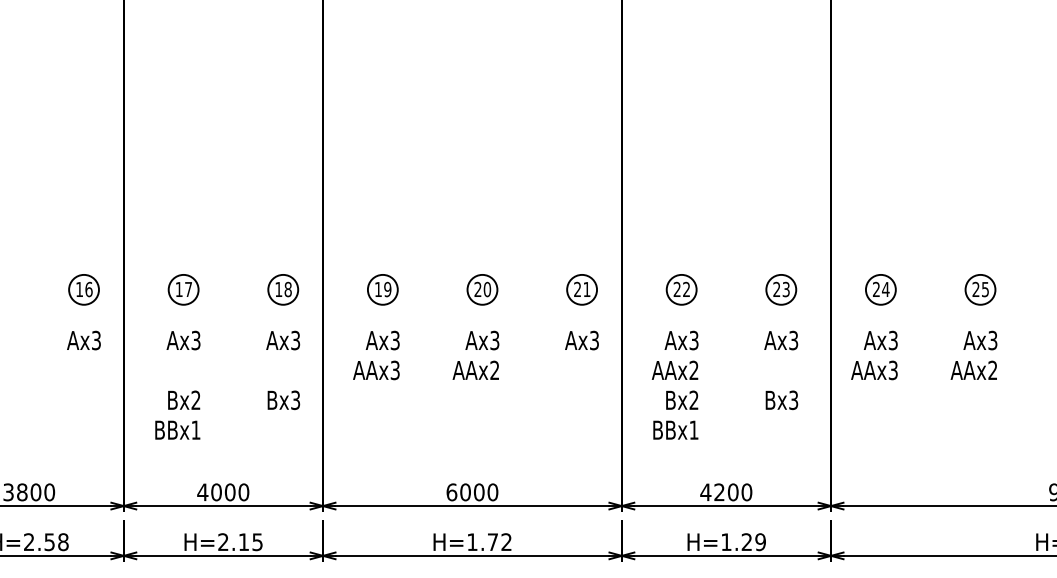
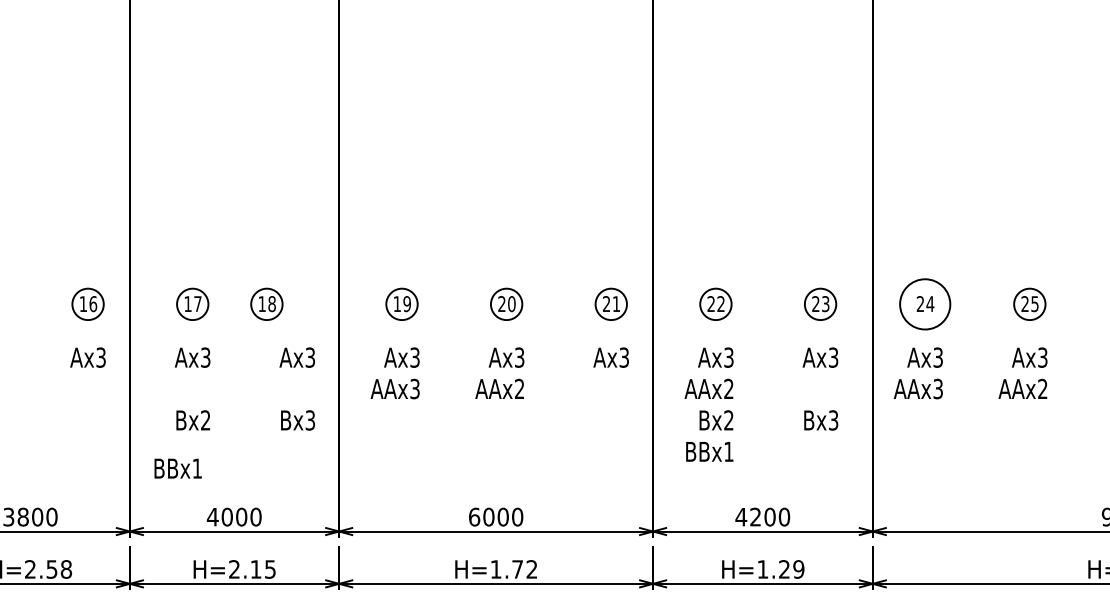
part: (283, 289) -> (267, 304), moved
circle: (880, 289) -> (924, 304), size x1.6
text: (177, 429) -> (177, 467), moved

